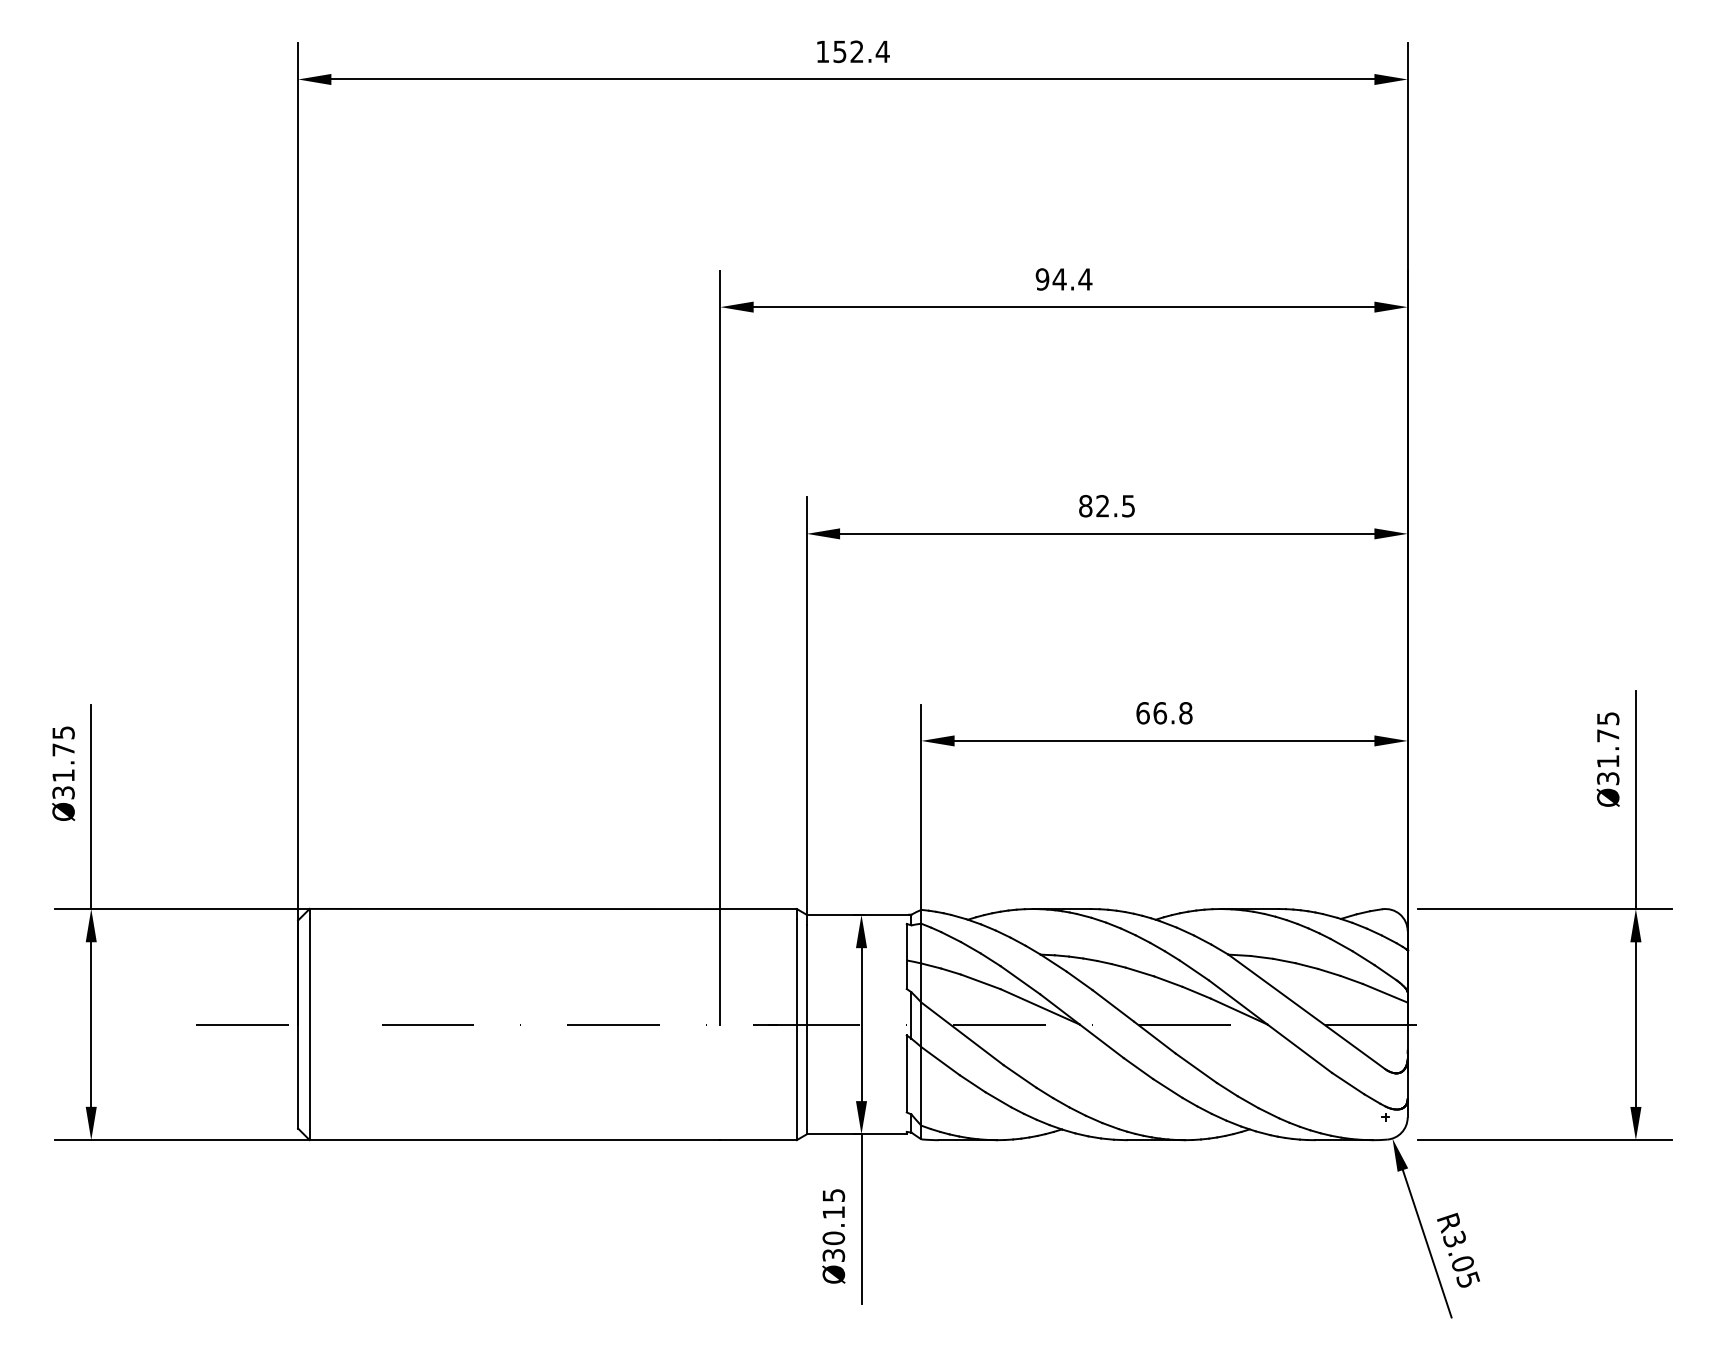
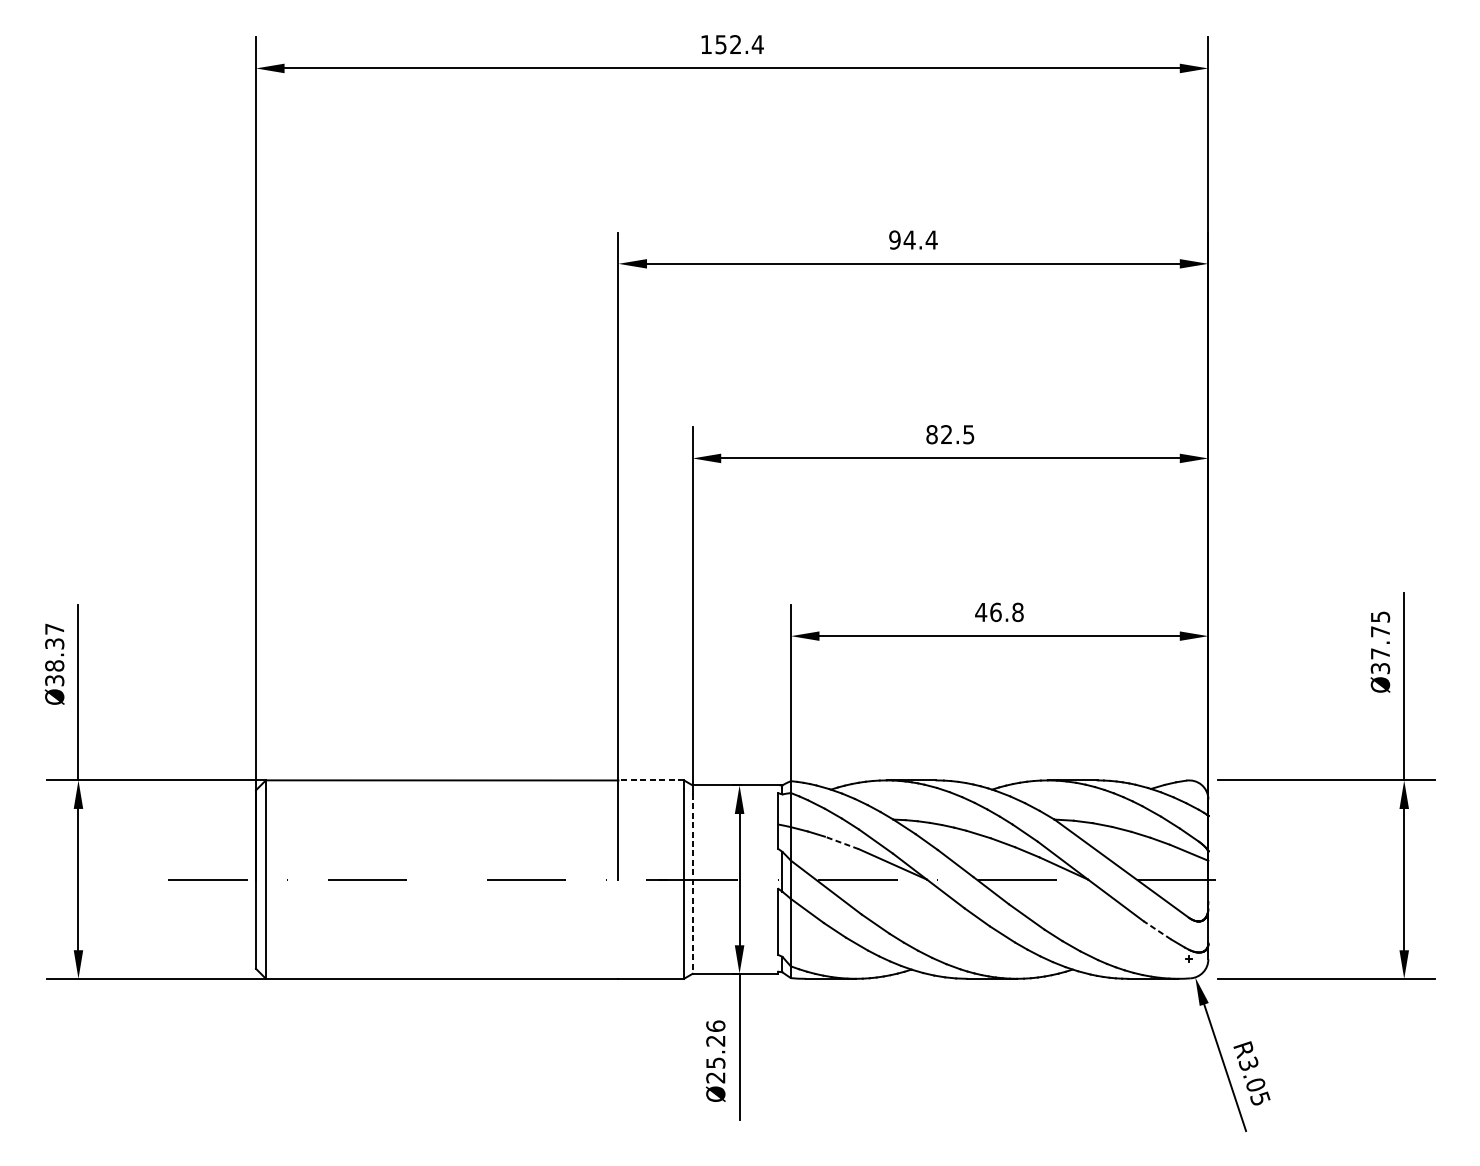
text: (1142, 713) -> (980, 612), 66.8 -> 46.8
text: (63, 754) -> (54, 647), Ø31.75 -> Ø38.37
text: (1608, 761) -> (1380, 653), Ø31.75 -> Ø37.75
line: (758, 909) -> (651, 780), solid -> dashed
line: (980, 981) -> (841, 842), solid -> dashed
line: (806, 1029) -> (692, 883), solid -> dashed
line: (1347, 1083) -> (1156, 930), solid -> dashed
text: (833, 1224) -> (715, 1051), Ø30.15 -> Ø25.26

